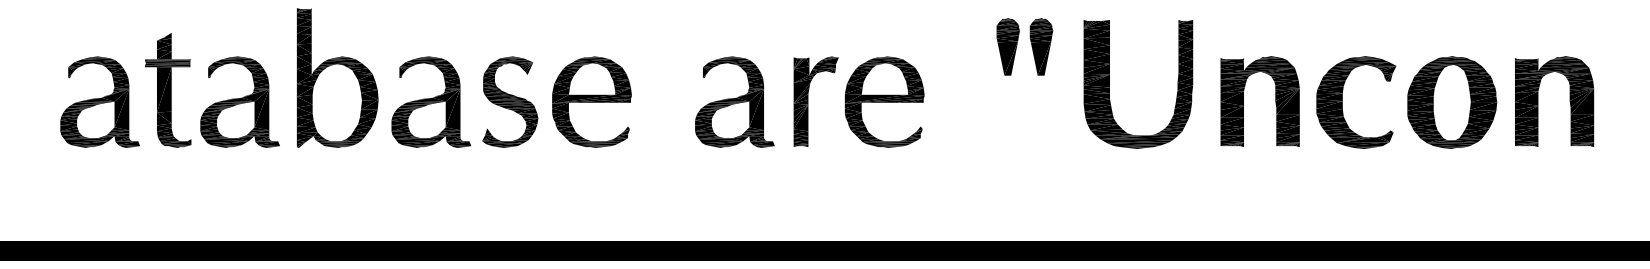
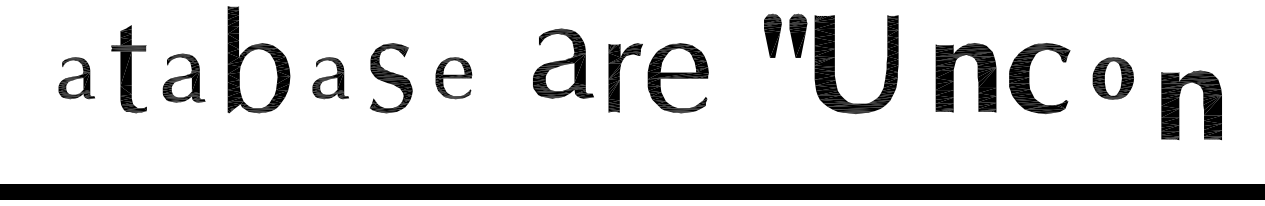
part: (1109, 84) -> (834, 64), moved
part: (99, 101) -> (76, 77), size x0.6
part: (239, 101) -> (183, 77), size x0.7
part: (431, 101) -> (330, 77), size x0.6
part: (591, 101) -> (453, 77), size x0.6
part: (734, 101) -> (563, 63), moved
part: (1569, 101) -> (1203, 105), moved
part: (1452, 102) -> (1113, 78), size x0.6

